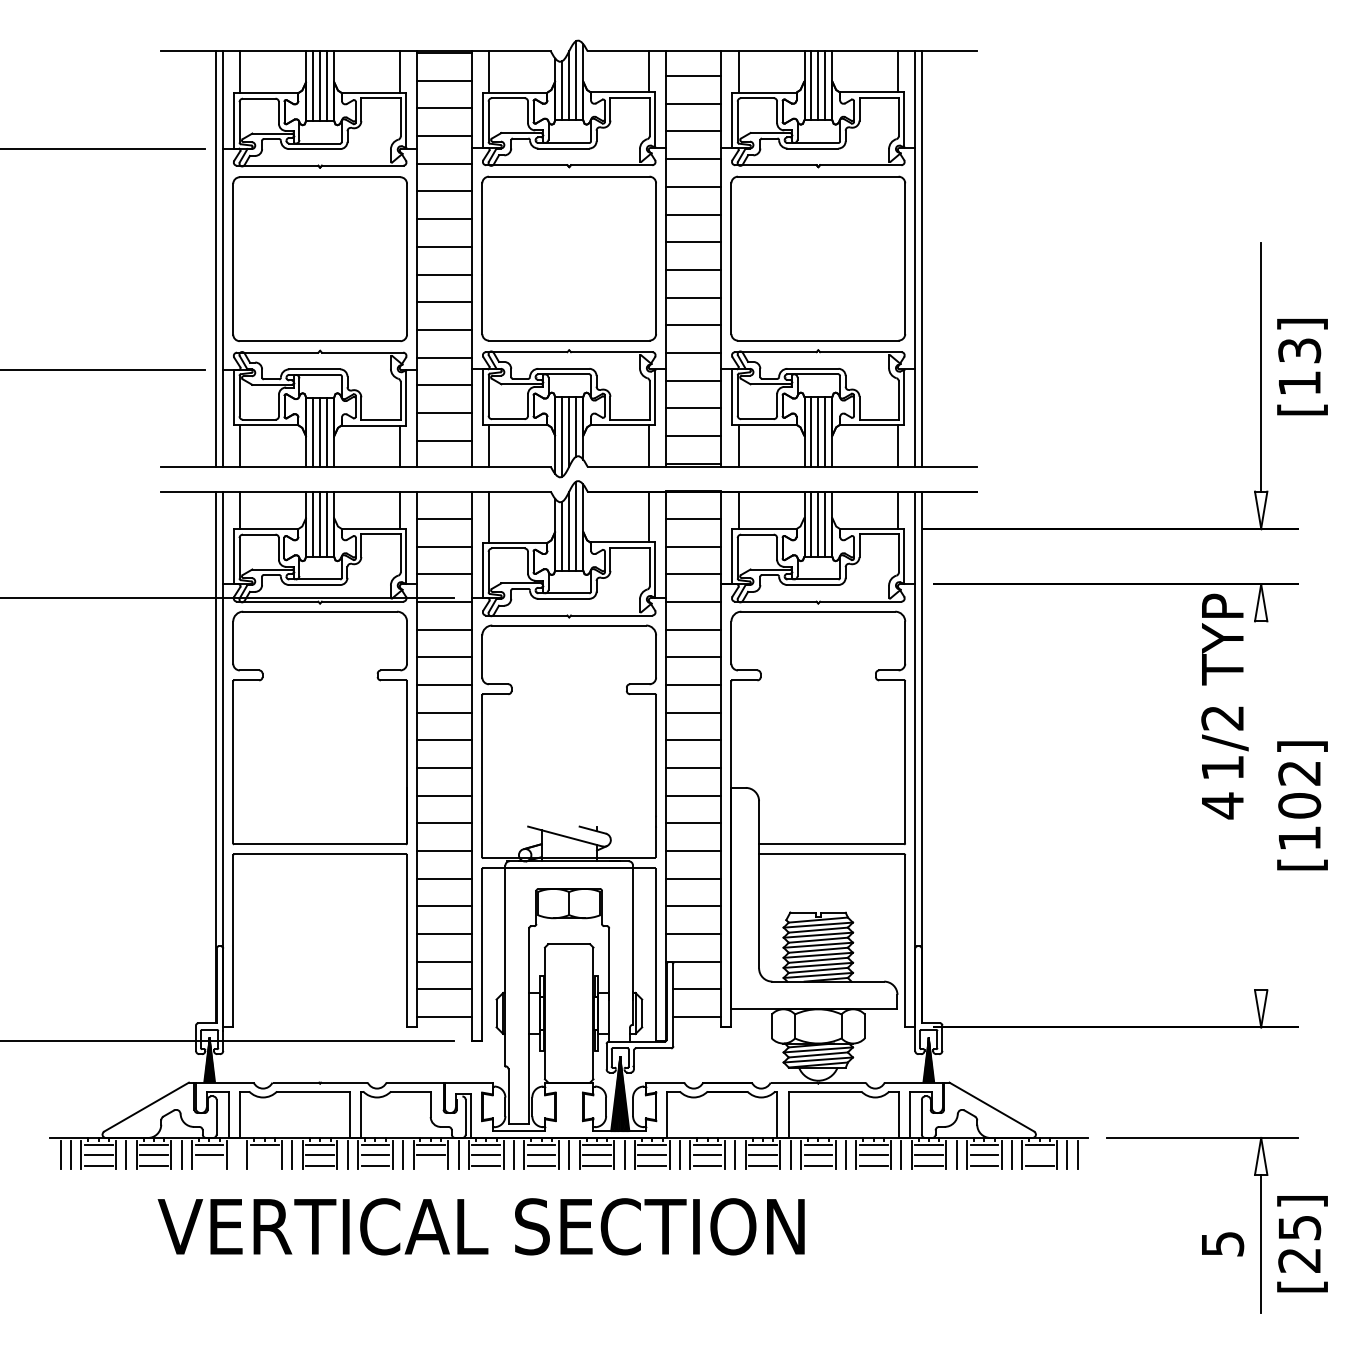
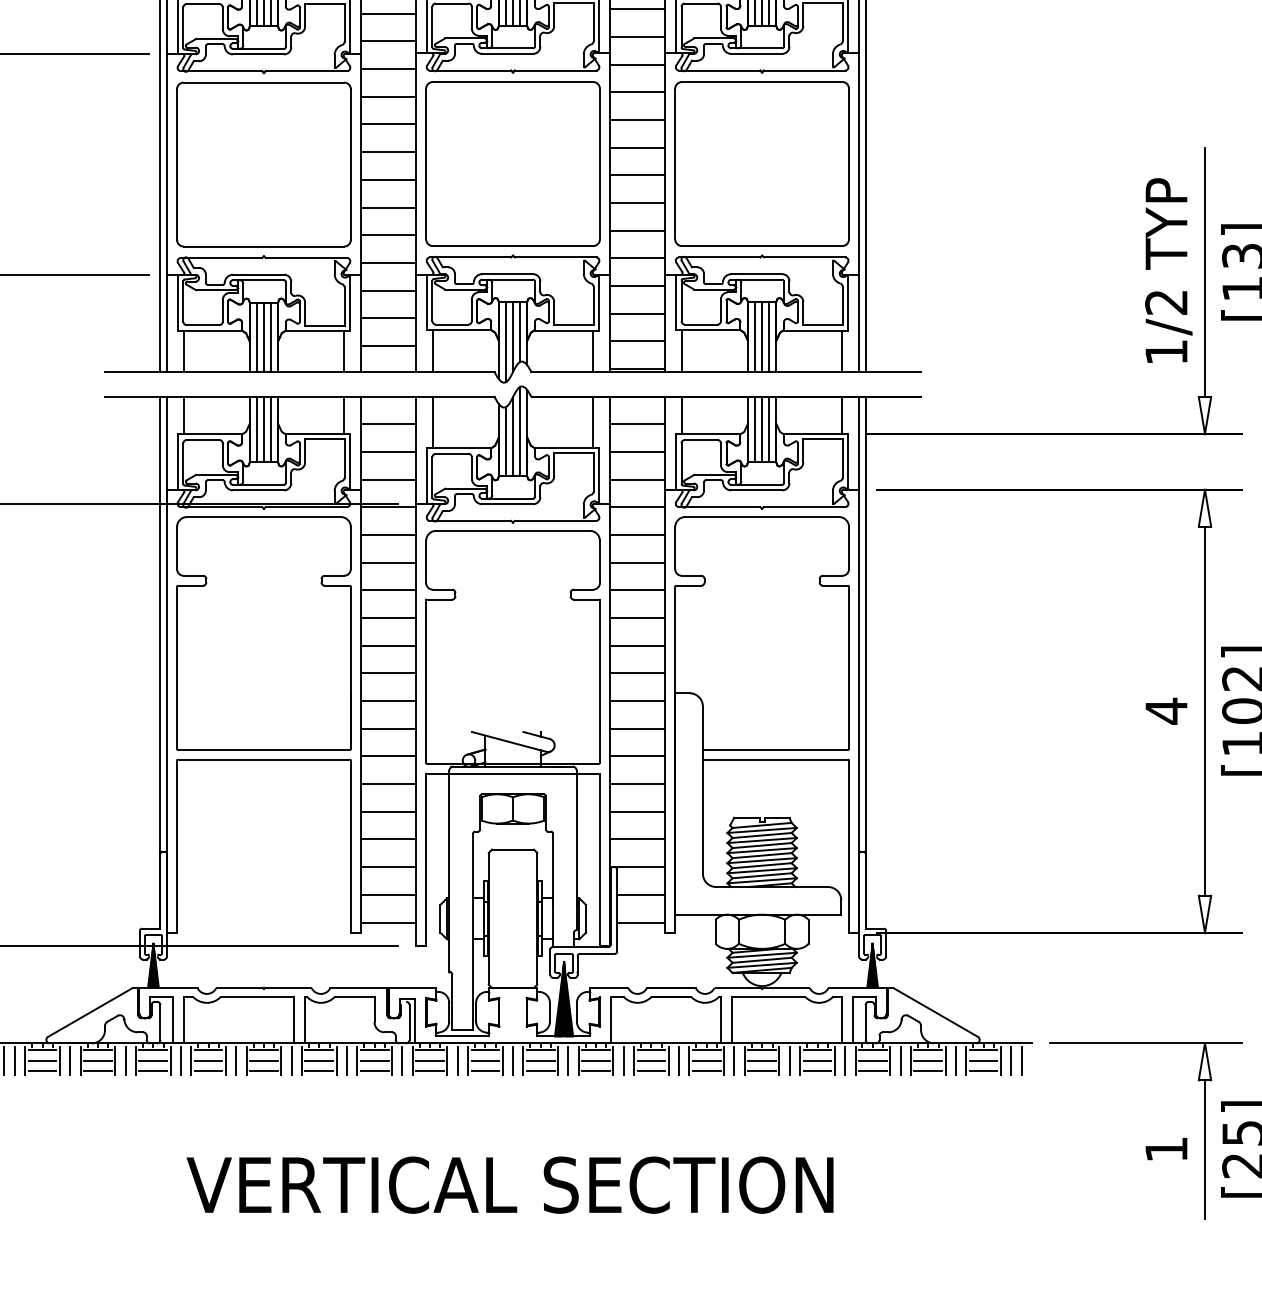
text: (1224, 685) -> (1168, 269), moved
line: (1261, 805) -> (1205, 710), added
line: (237, 1155) -> (181, 1060), added
line: (264, 1155) -> (208, 1060), added
line: (1039, 1155) -> (983, 1060), added
line: (209, 1165) -> (153, 1070), added
line: (264, 1165) -> (208, 1070), added
line: (430, 1165) -> (374, 1070), added
text: (480, 1226) -> (509, 1184), moved
text: (1223, 1244) -> (1167, 1149), 5 -> 1

